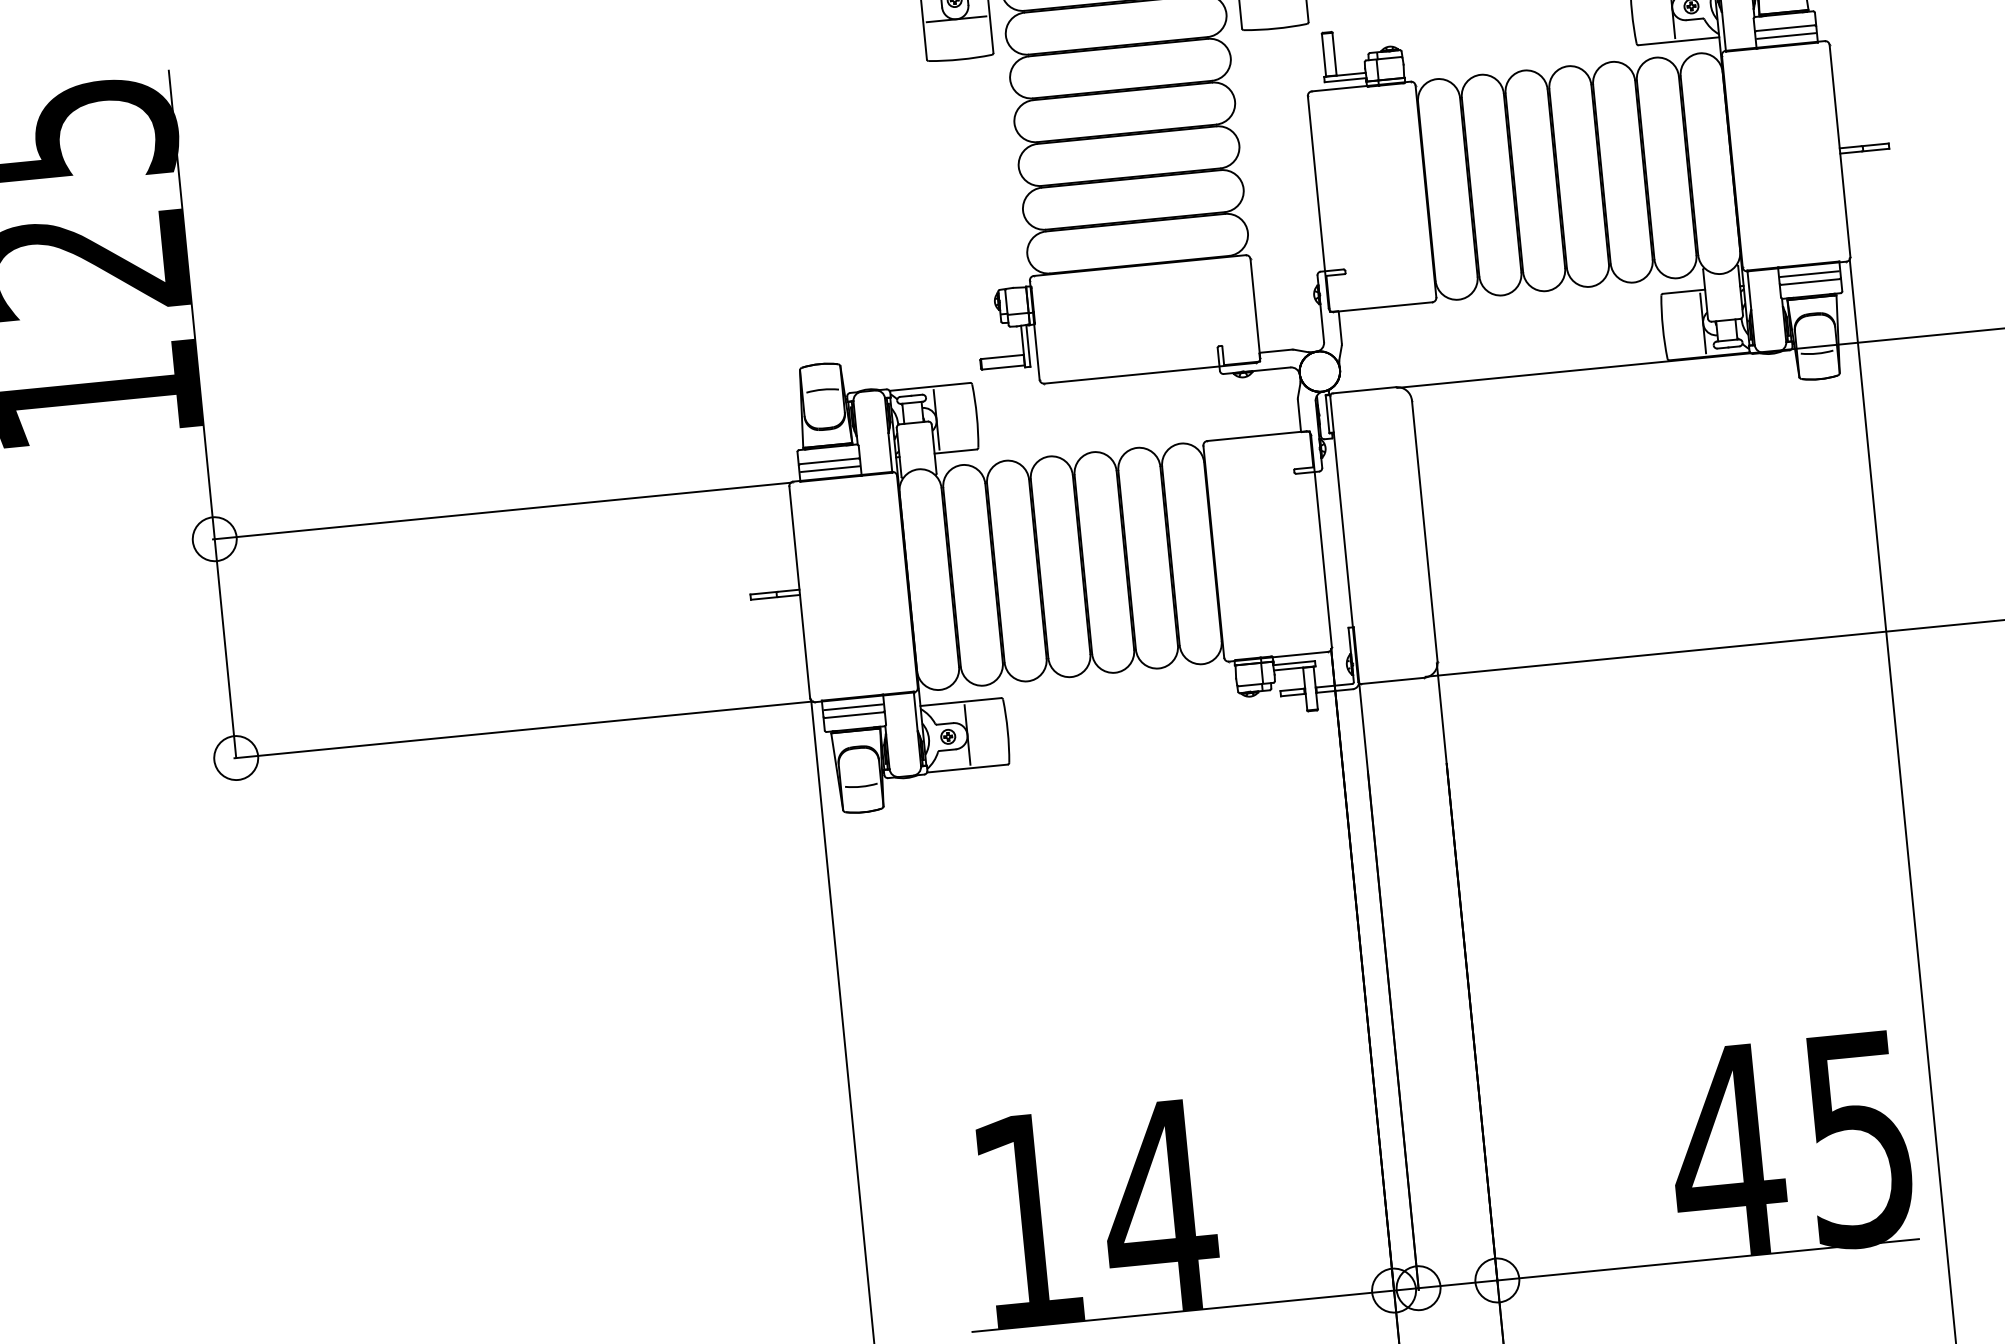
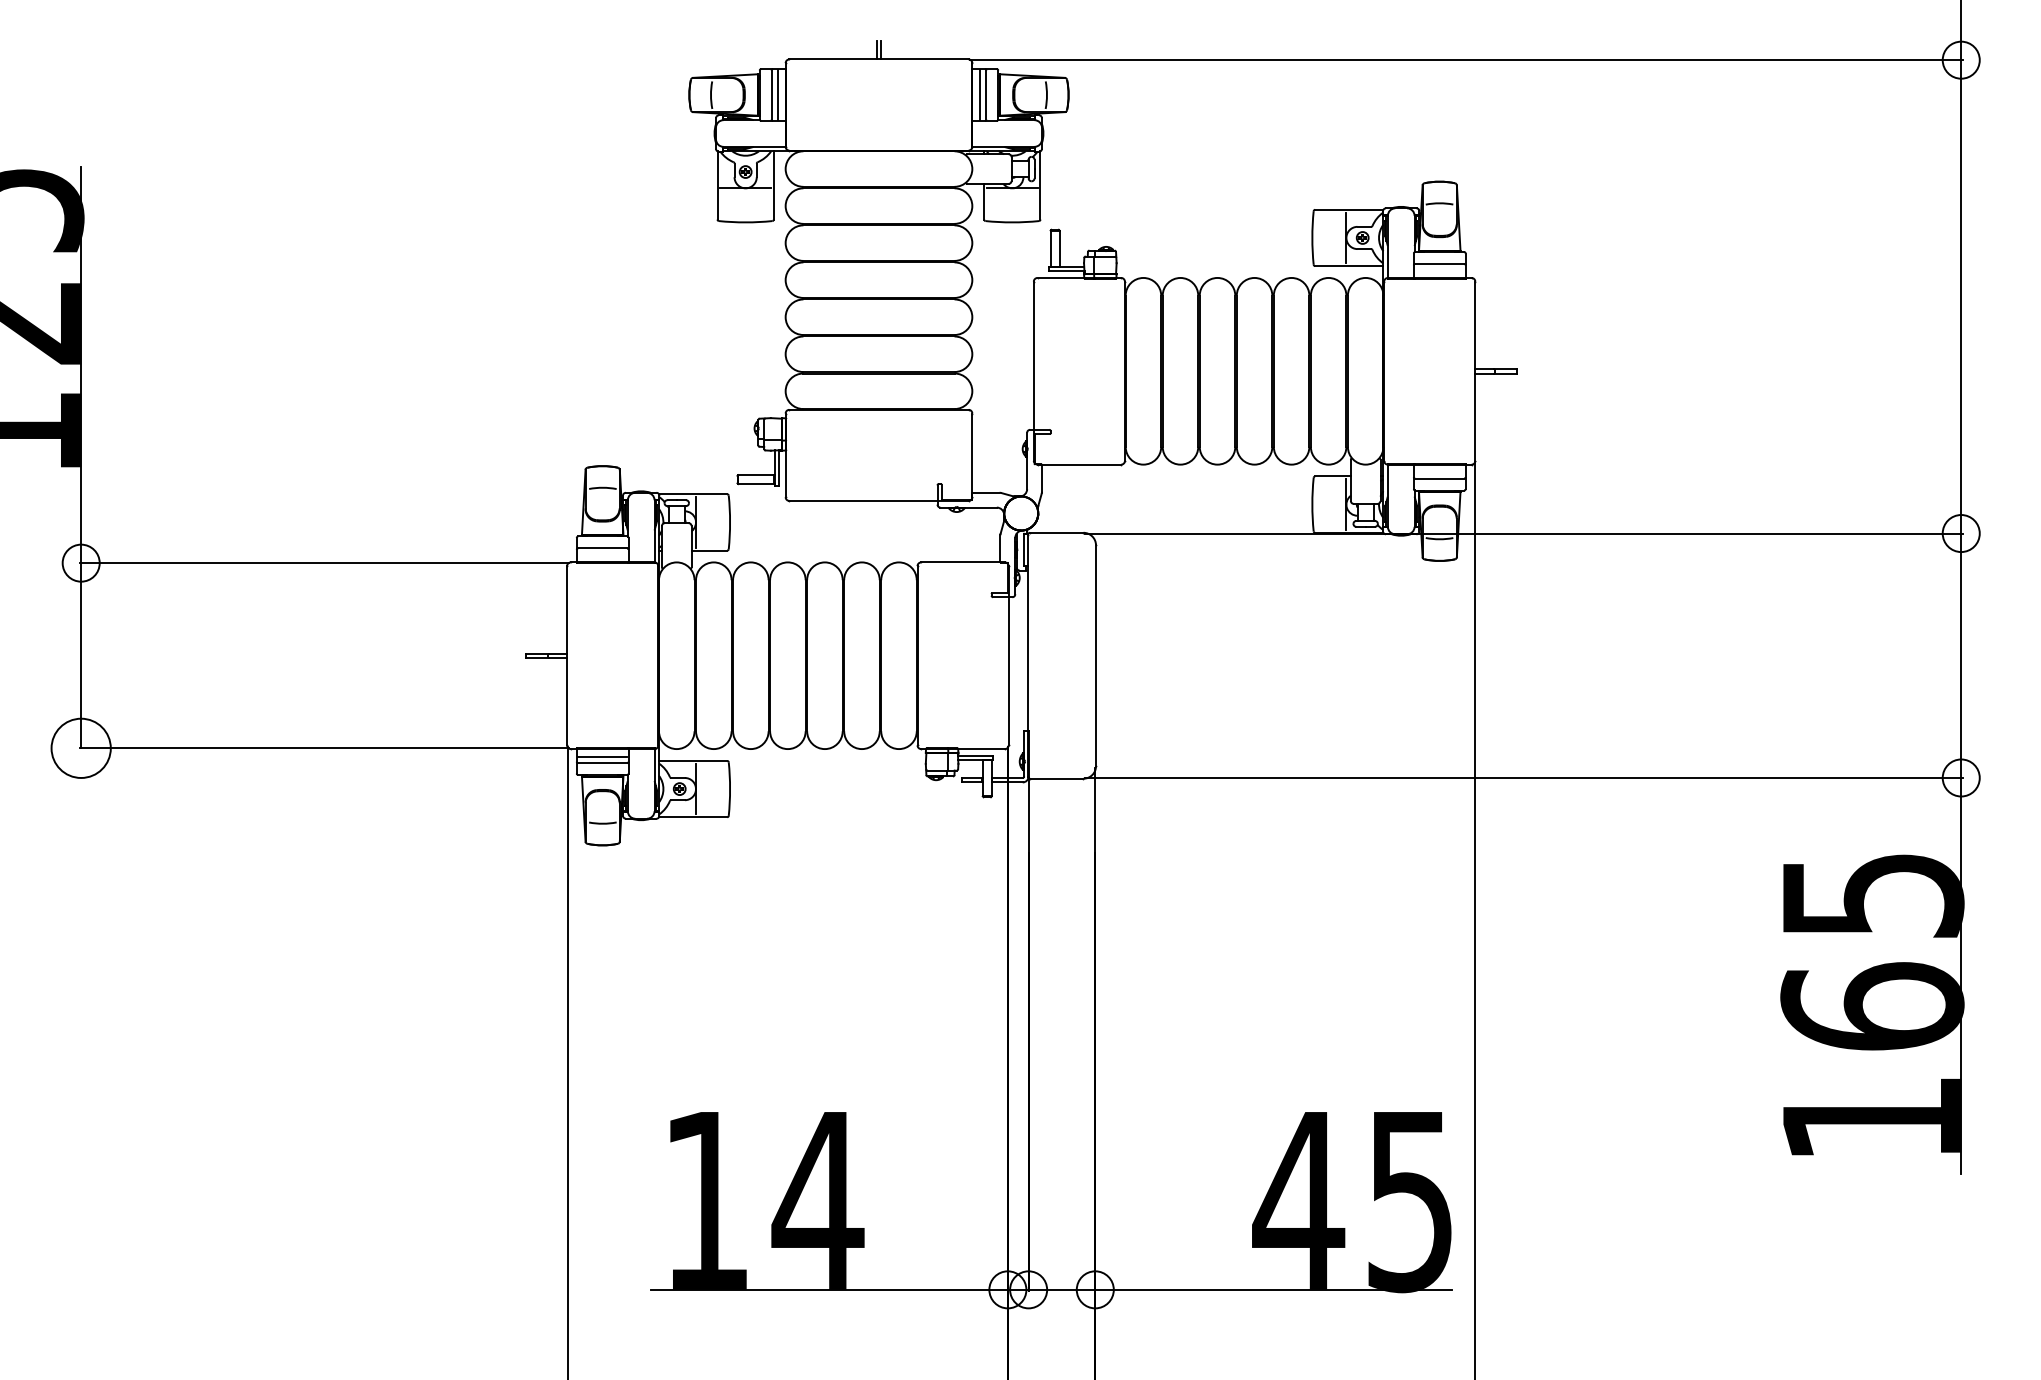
line: (1786, 35) -> (1439, 270), removed
line: (1809, 274) -> (1439, 472), removed
line: (829, 469) -> (602, 555), removed
circle: (235, 757) -> (80, 747), size x1.6

